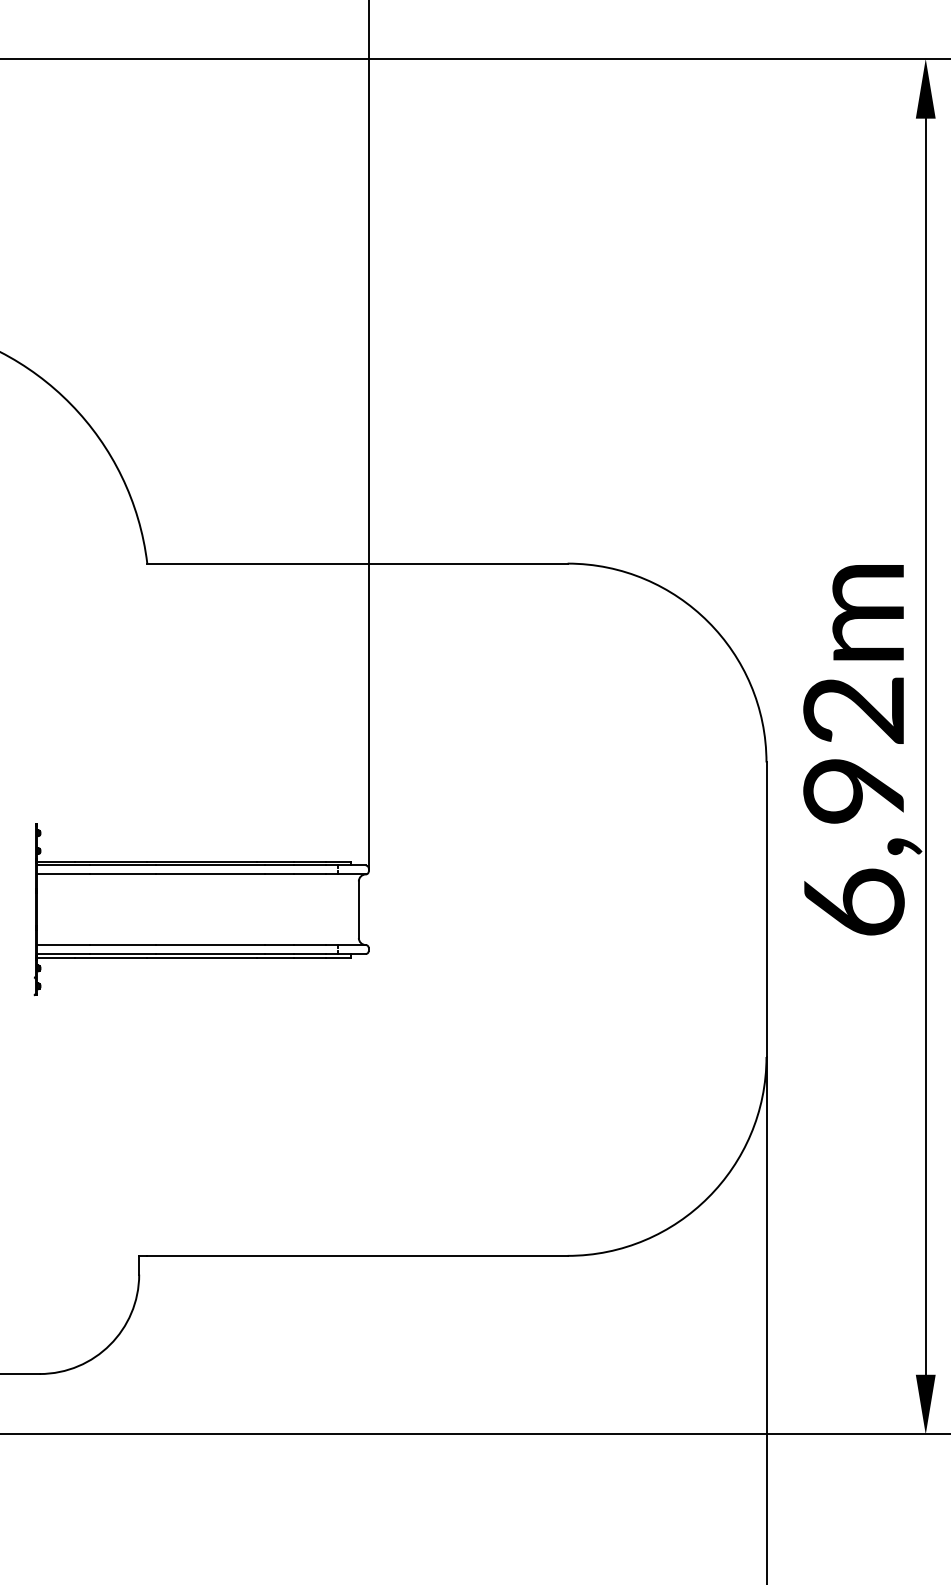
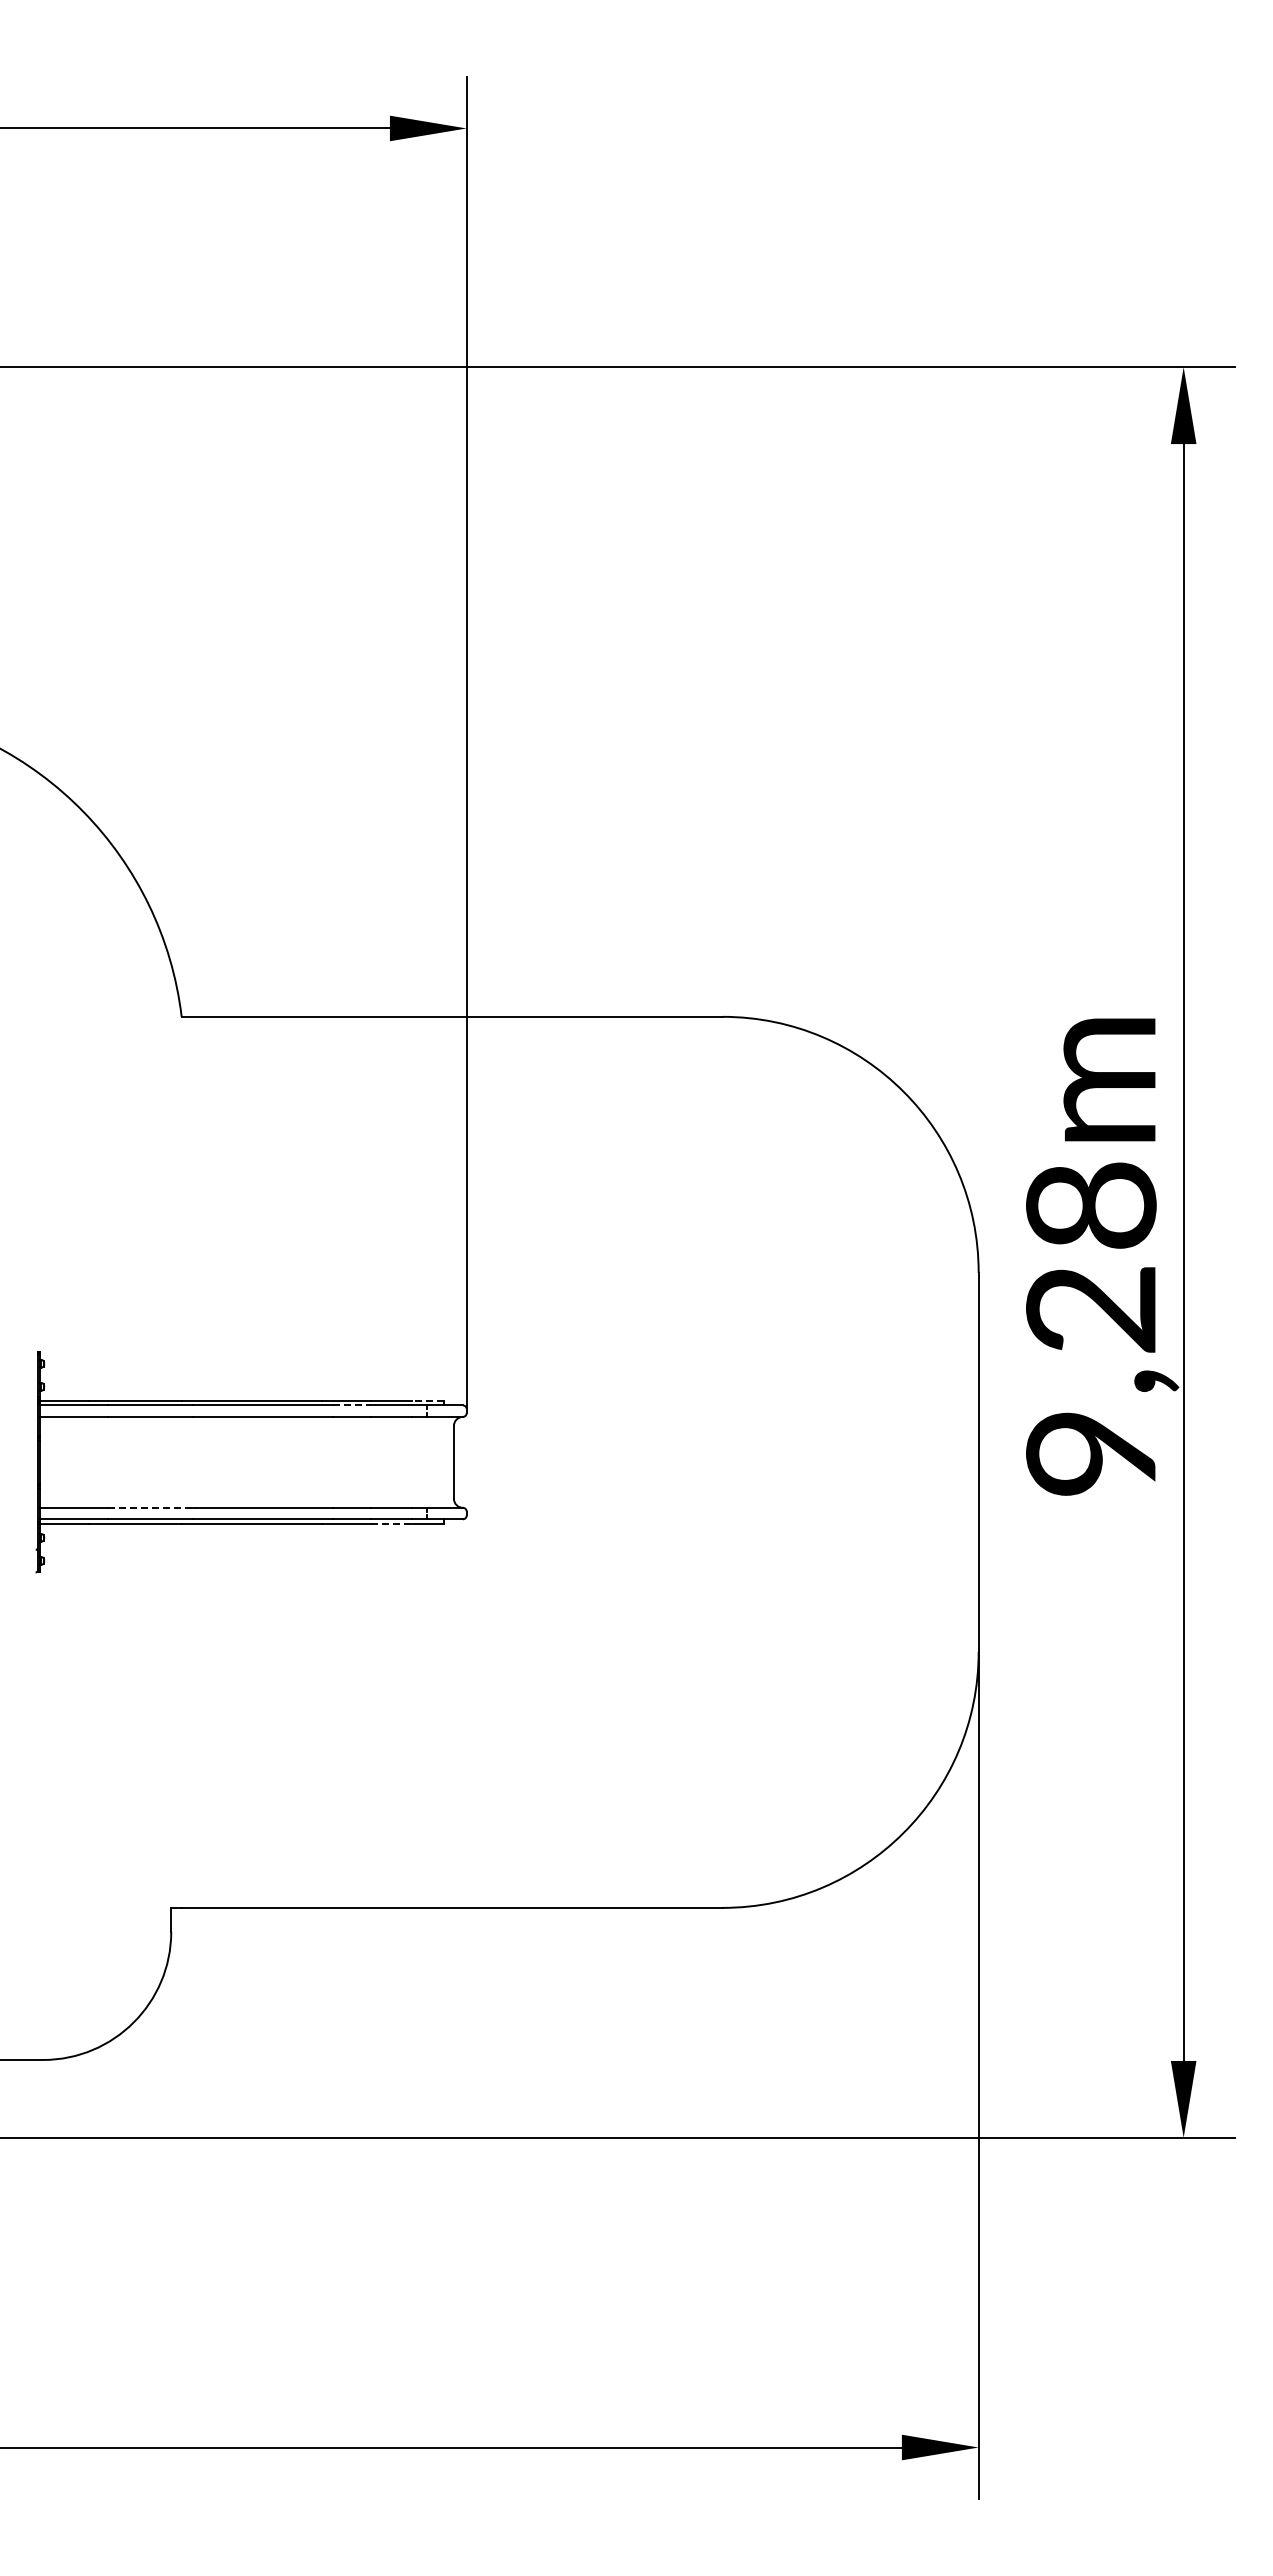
text: (854, 805) -> (1091, 1328), 6,92m -> 9,28m
line: (338, 861) -> (427, 1400), solid -> dashed
line: (280, 865) -> (352, 1405), solid -> dashed
line: (123, 944) -> (150, 1507), solid -> dashed
line: (310, 957) -> (391, 1523), solid -> dashed

